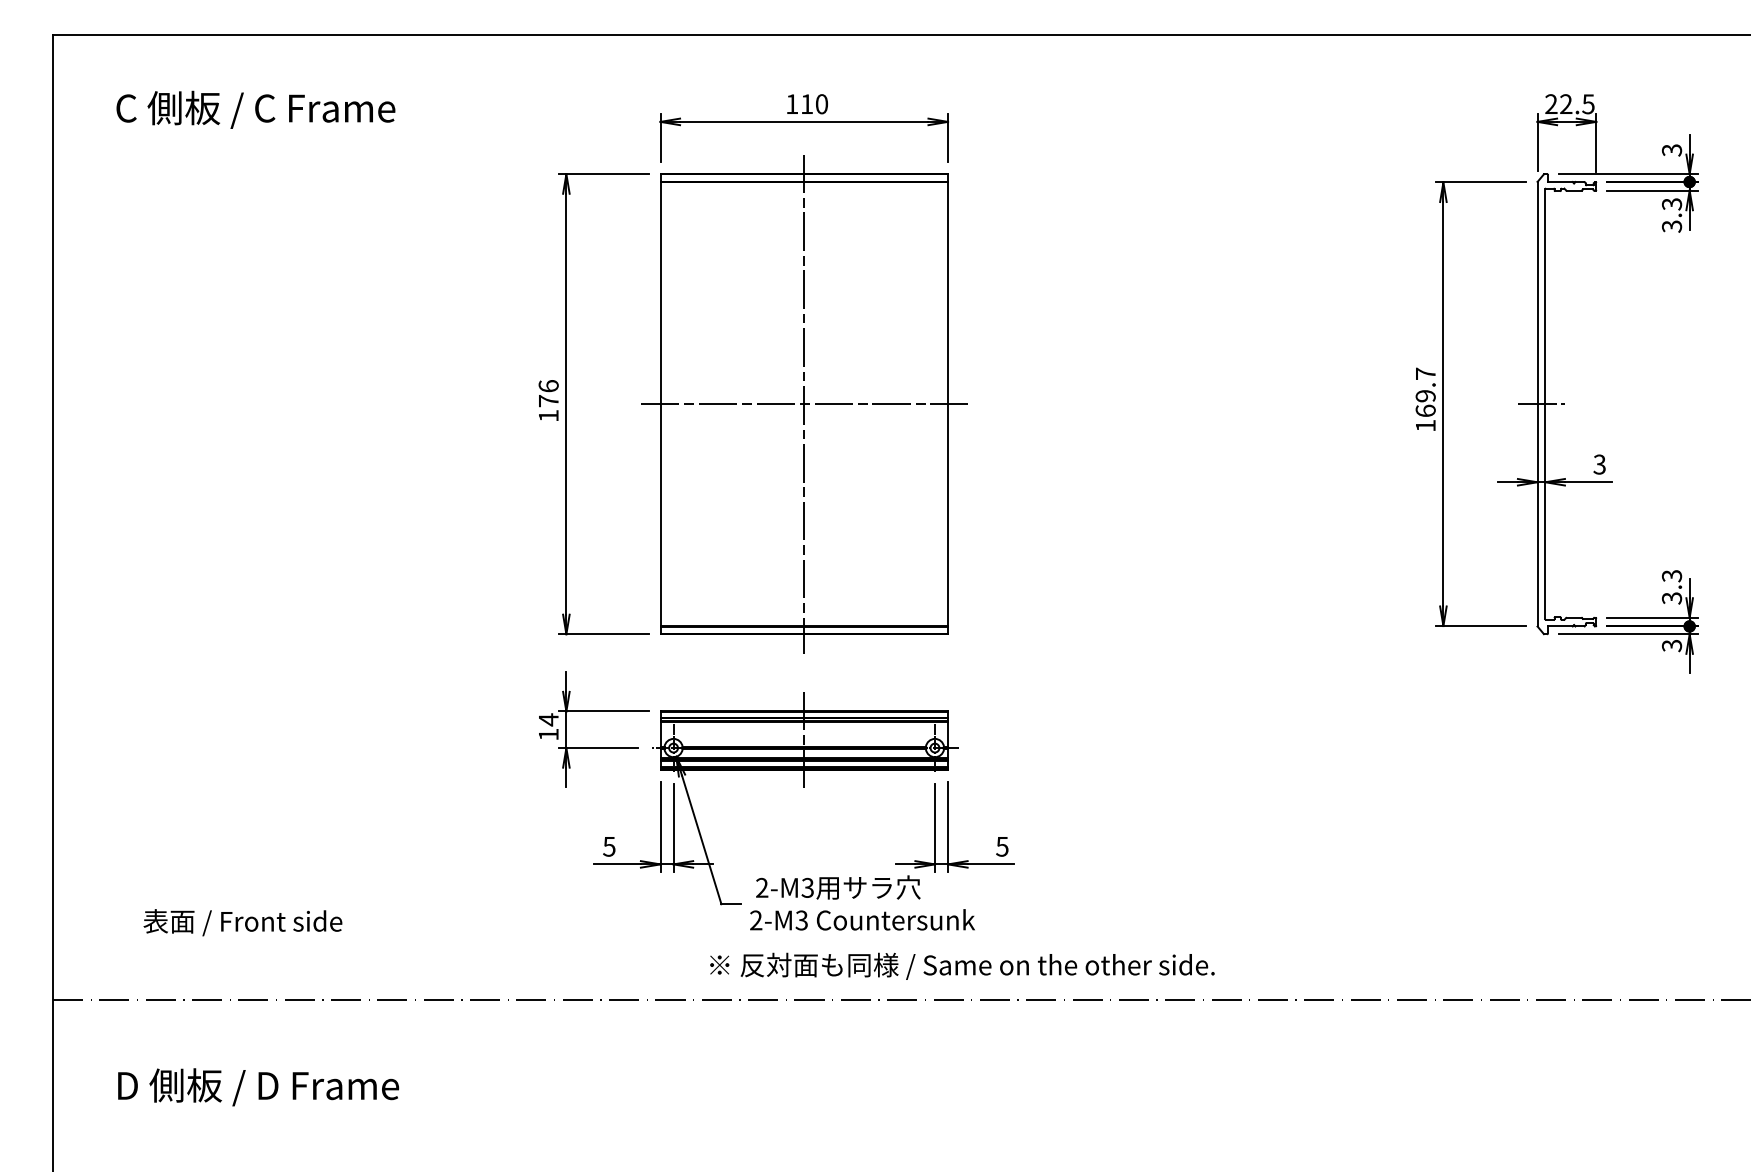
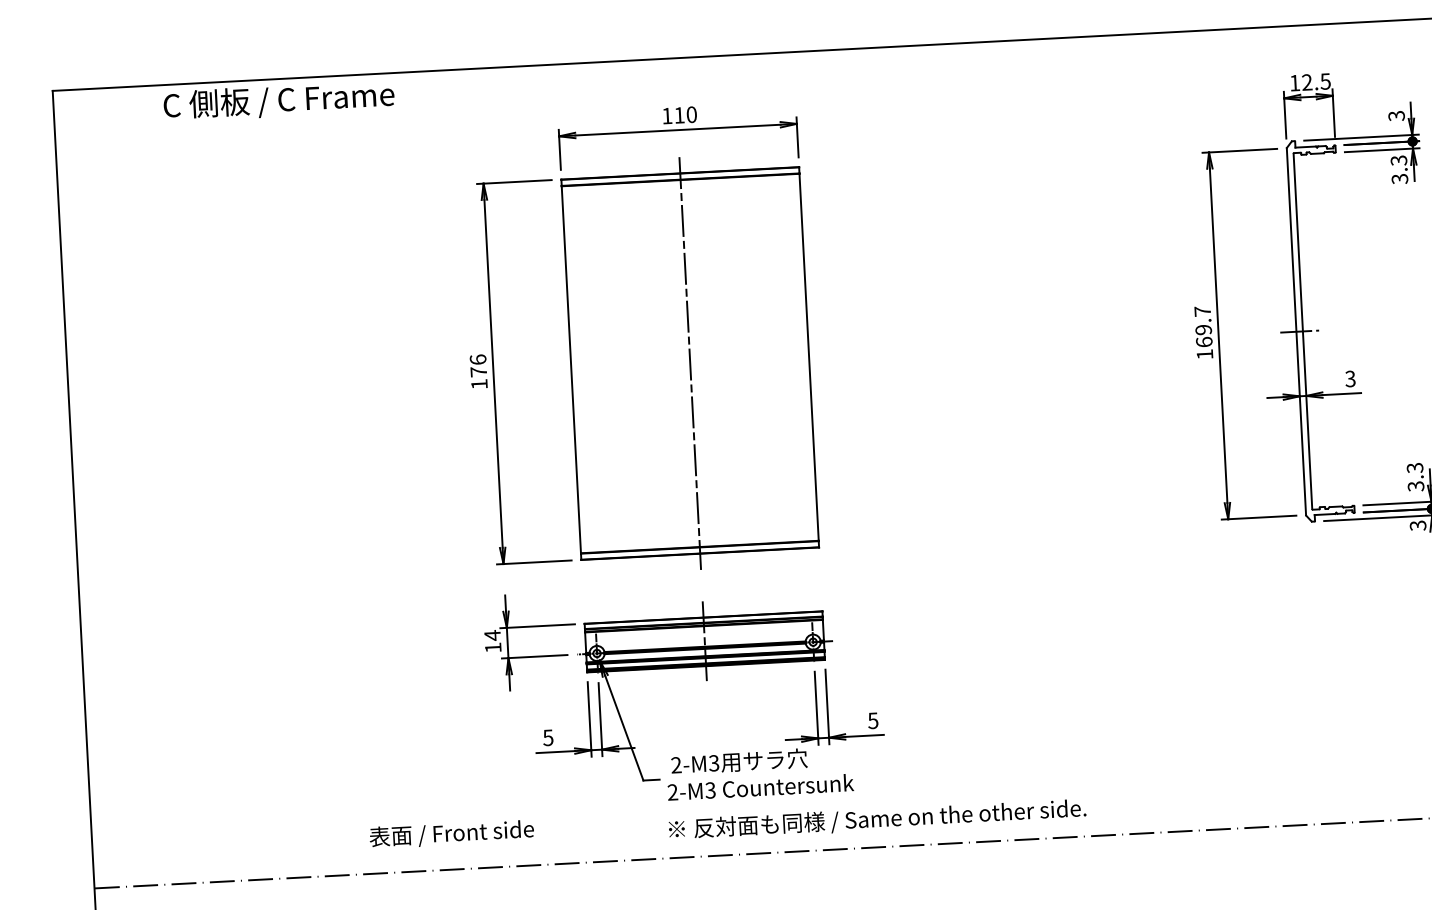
text: (1551, 103) -> (1294, 82), 22.5 -> 12.5
text: (255, 109) -> (278, 100), moved
line: (803, 404) -> (689, 363), removed
text: (242, 922) -> (451, 833), moved
text: (962, 965) -> (877, 819), moved

